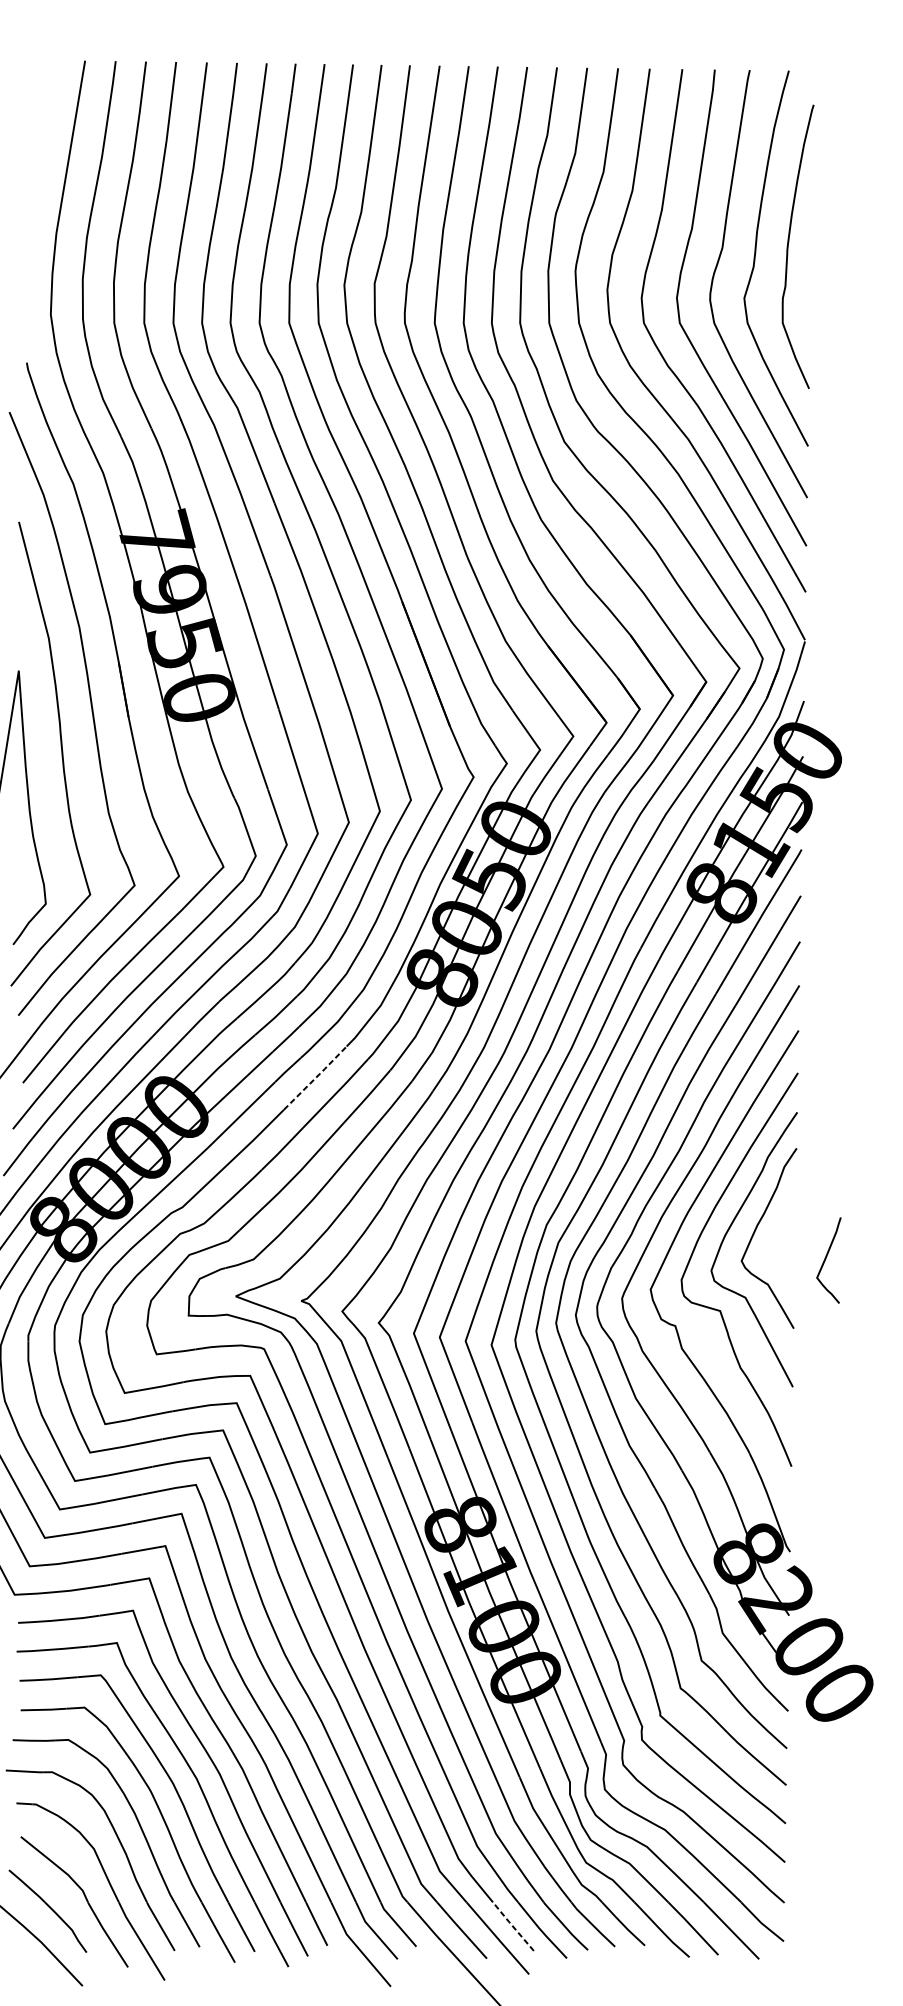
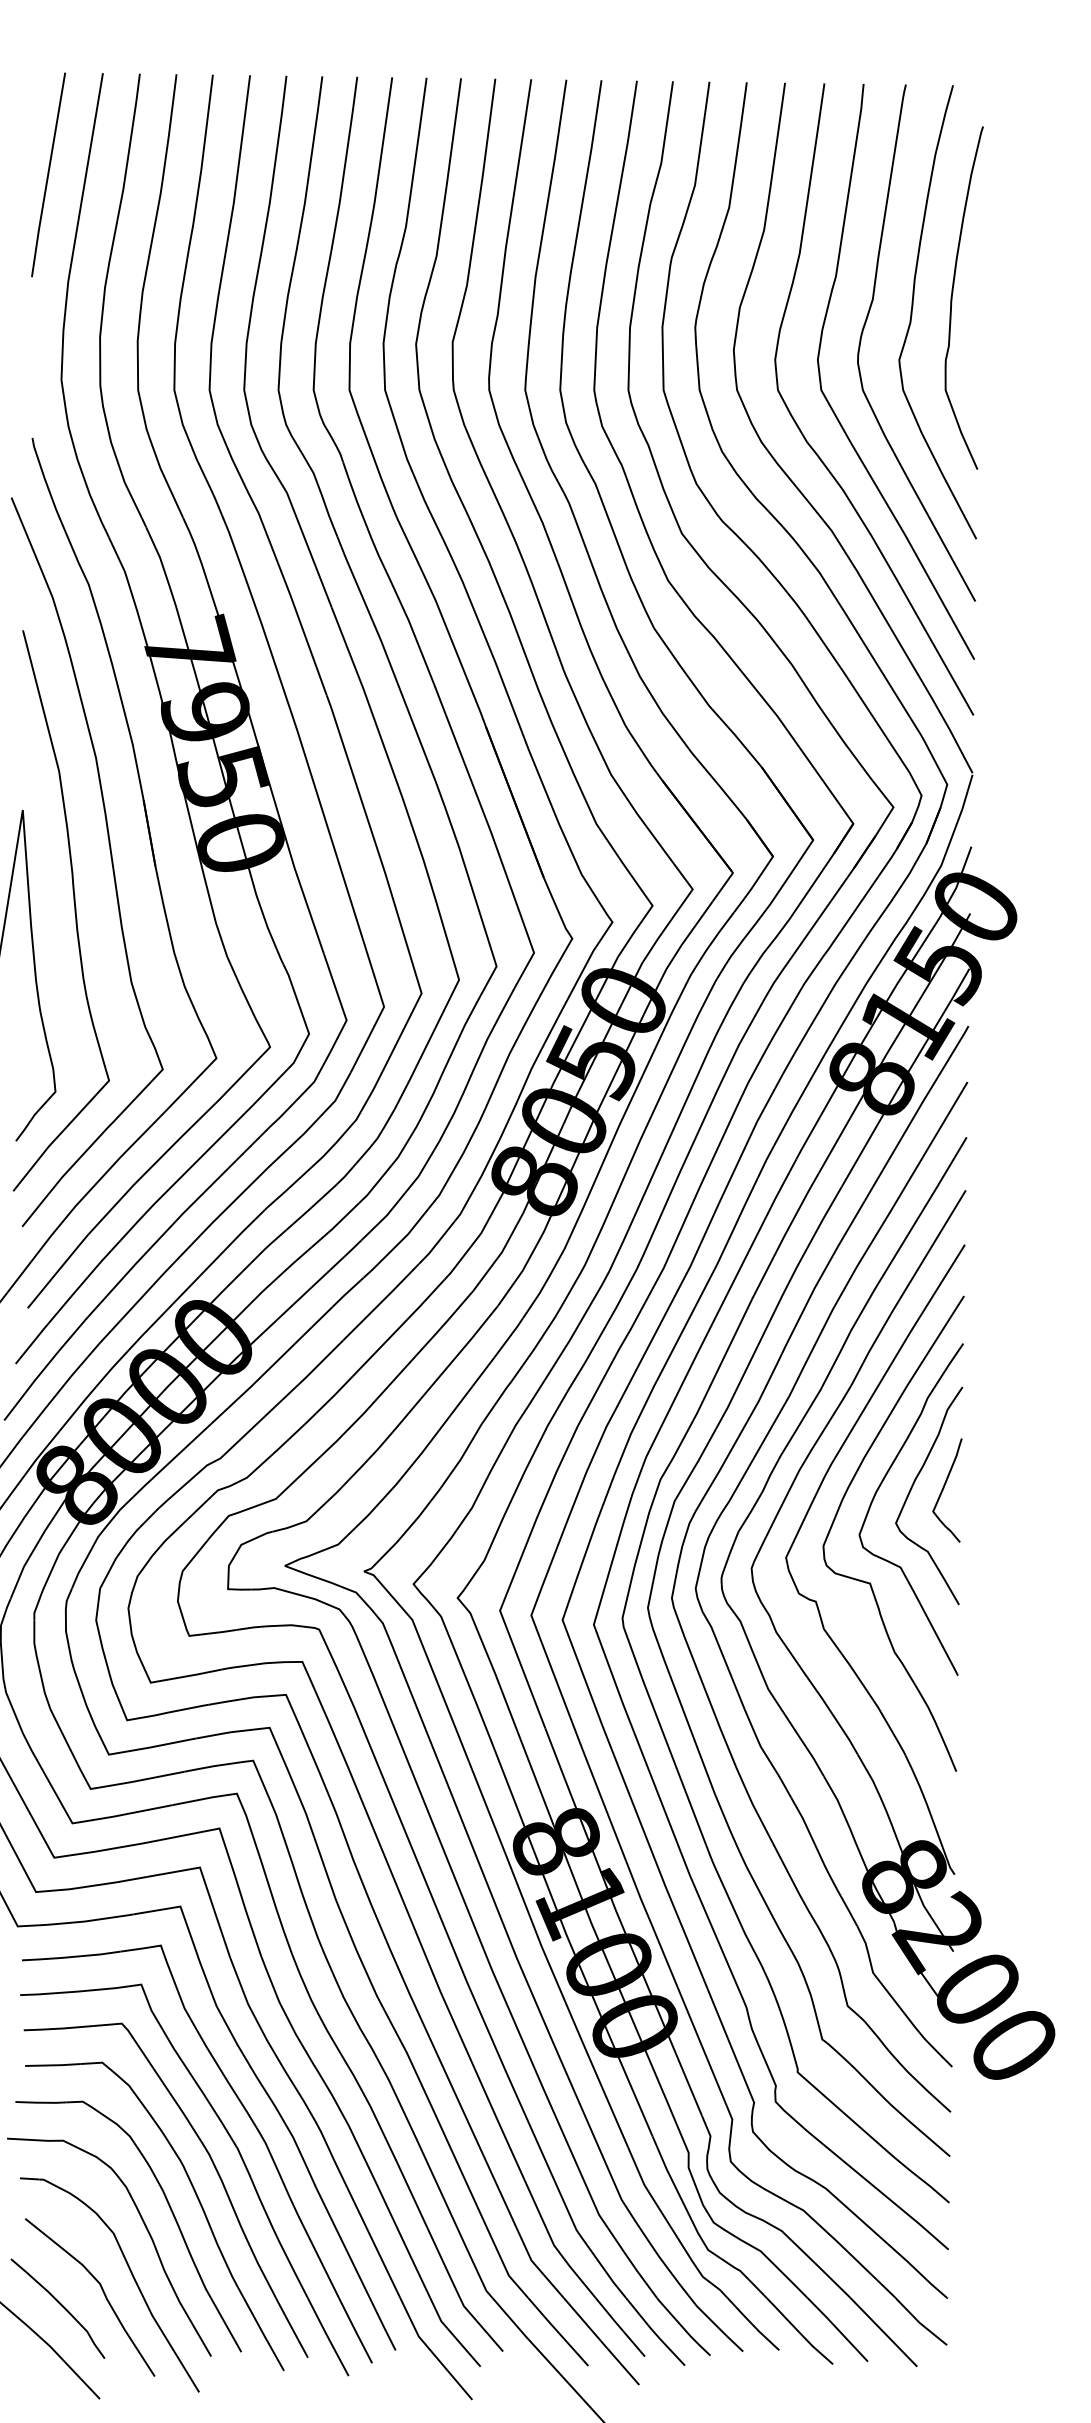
line: (40, 144) -> (48, 174), added
line: (316, 1077) -> (382, 1301), dashed -> solid
curve: (826, 1258) -> (944, 1488), moved
line: (512, 1925) -> (619, 2326), dashed -> solid

